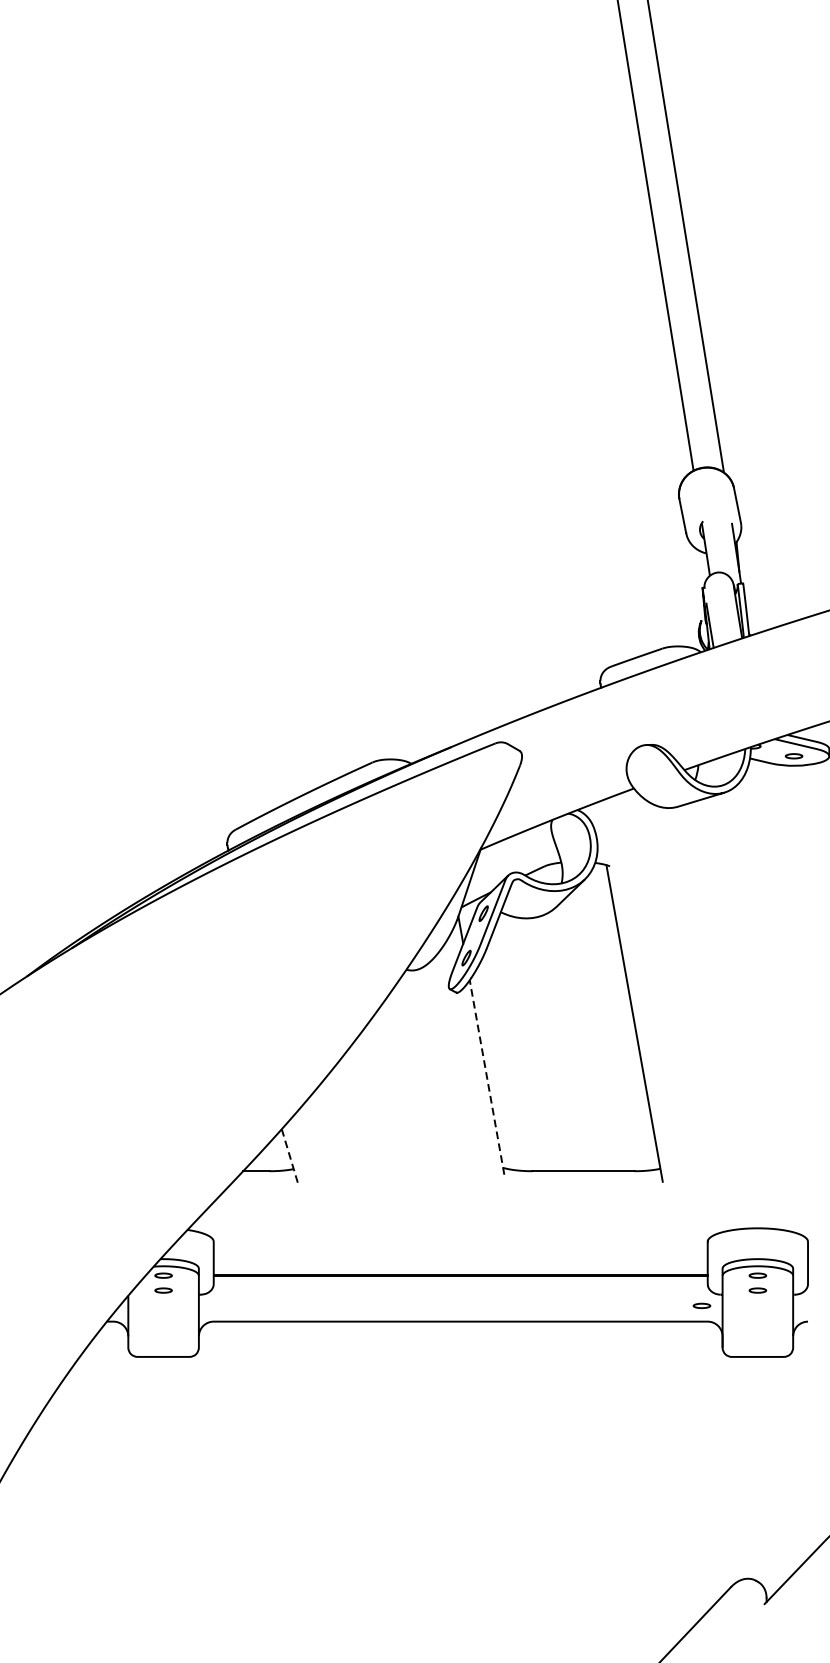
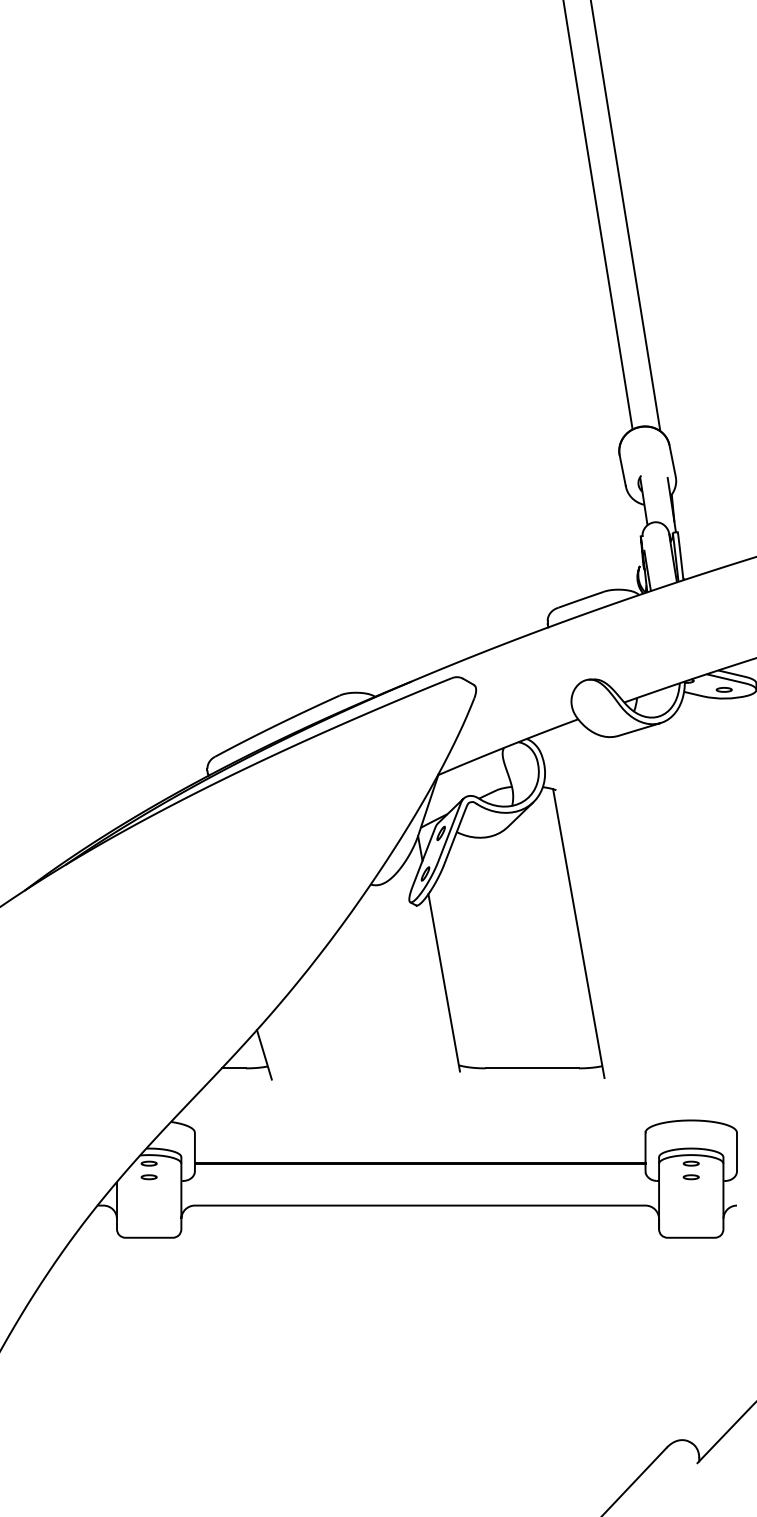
line: (487, 1077) -> (444, 982), dashed -> solid
line: (290, 1156) -> (264, 1054), dashed -> solid
part: (701, 1306) -> (639, 1191), removed

